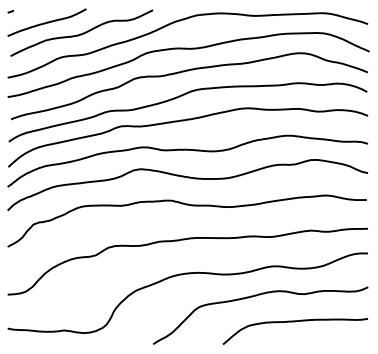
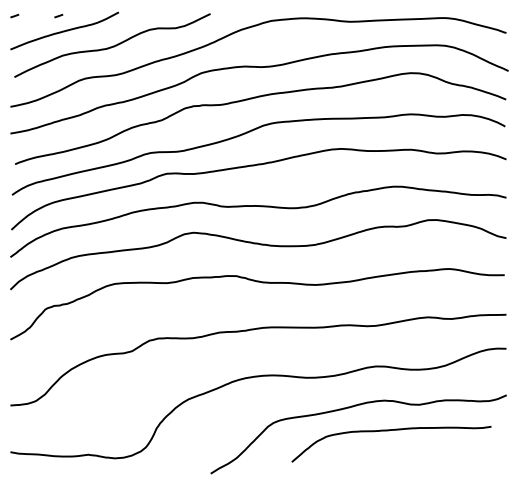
line: (42, 11) -> (58, 15), added
curve: (293, 322) -> (389, 431), moved

